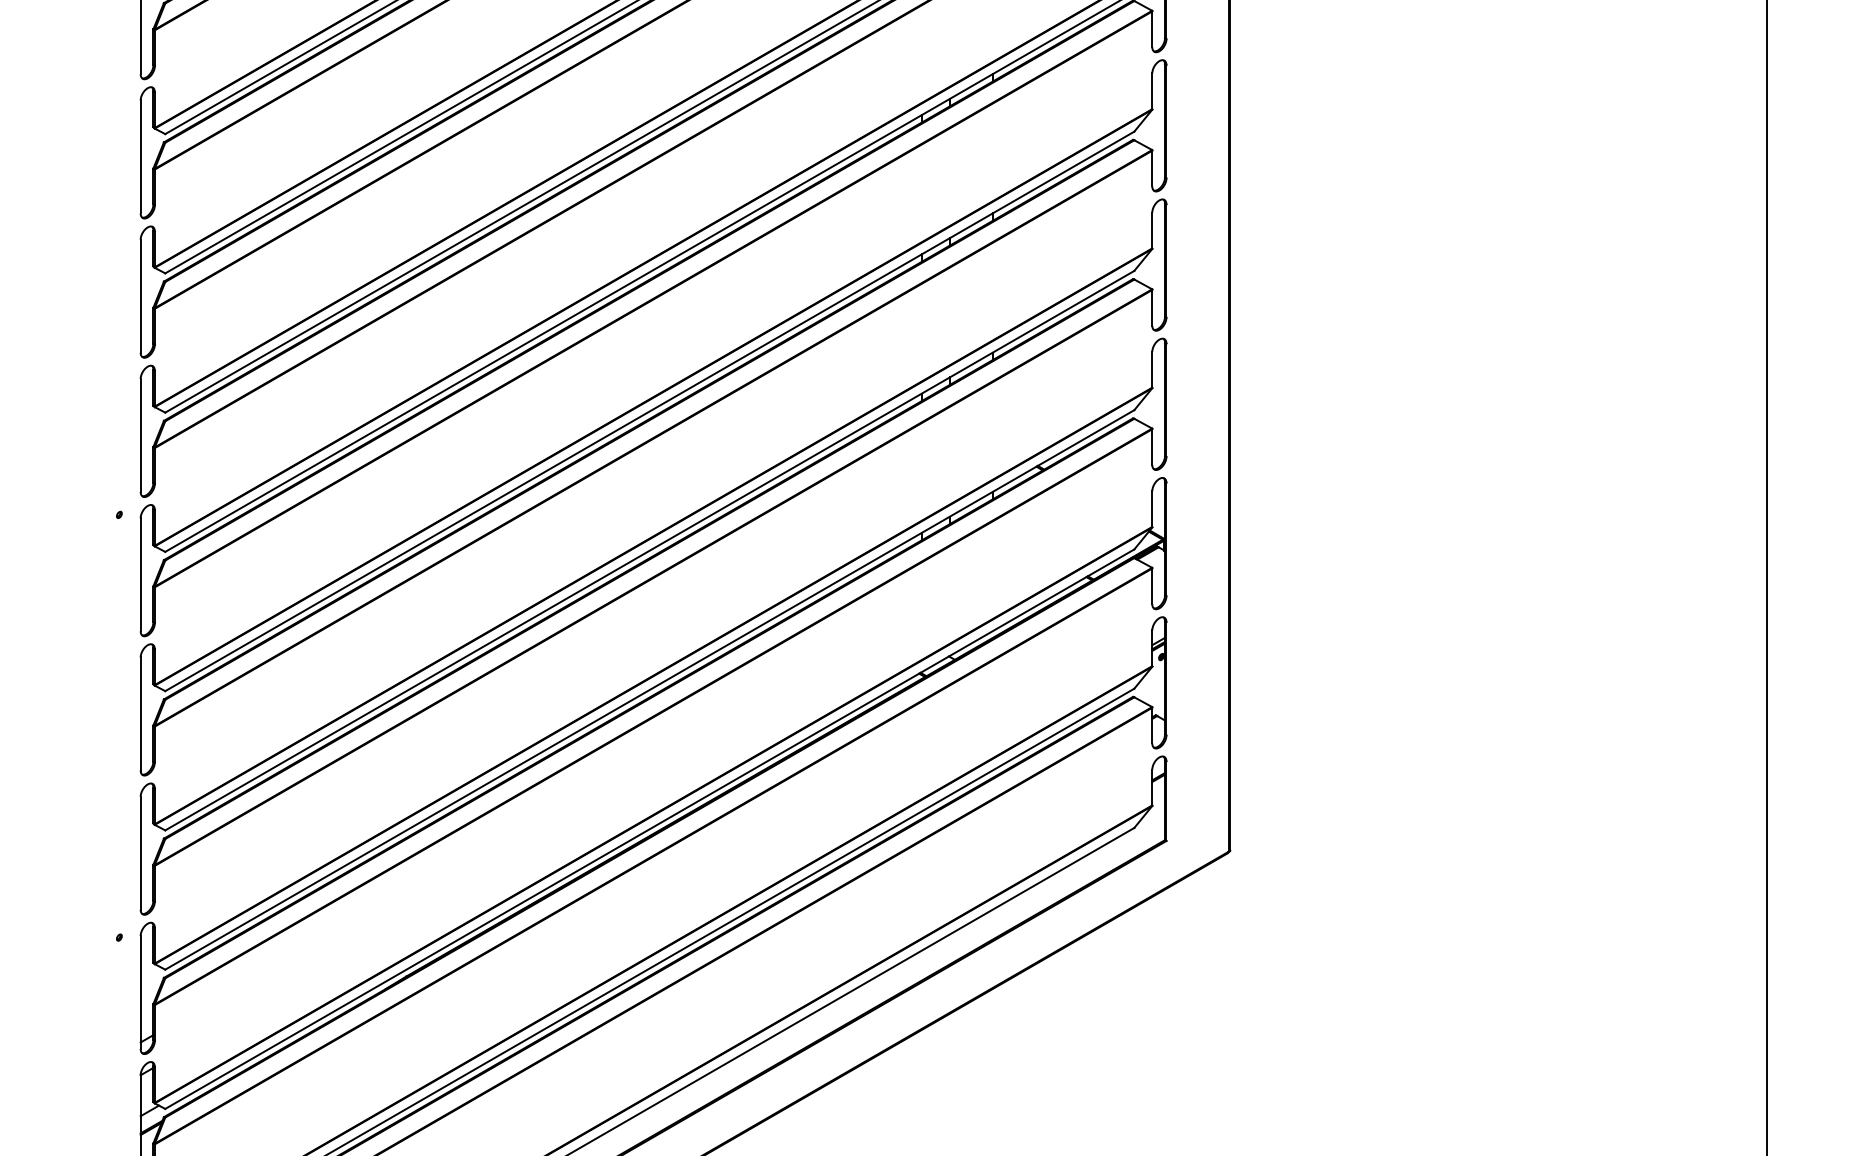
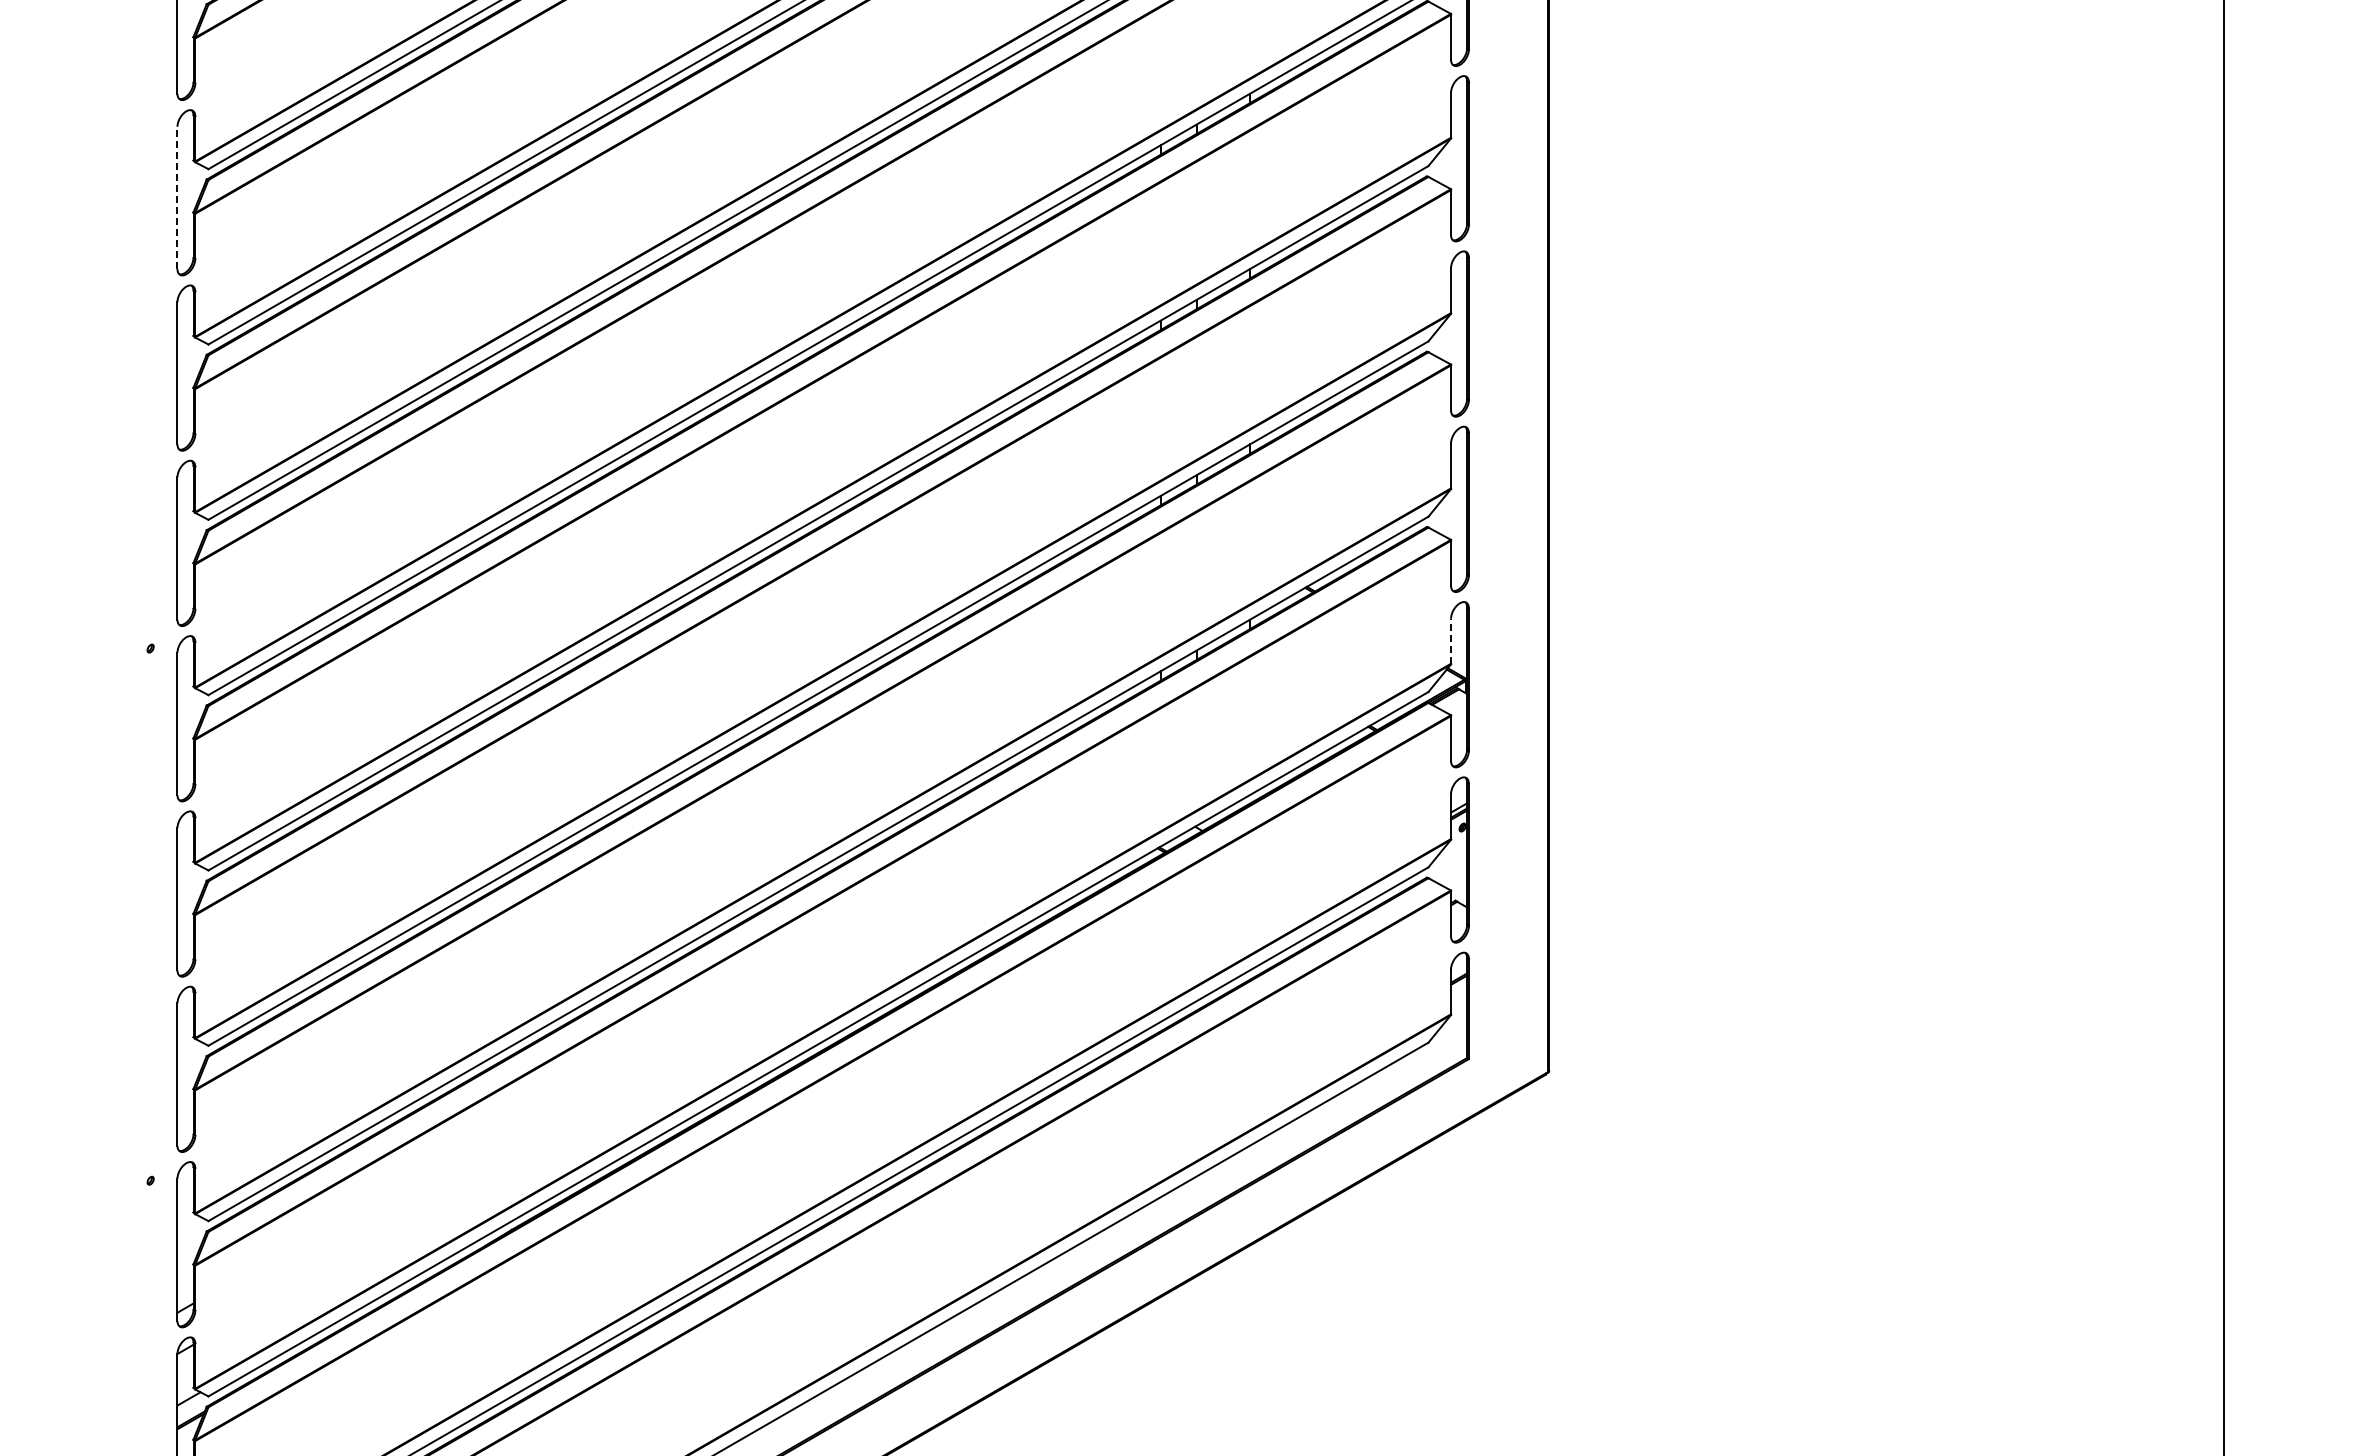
line: (140, 156) -> (177, 197), solid -> dashed
line: (1152, 508) -> (1451, 640), solid -> dashed

